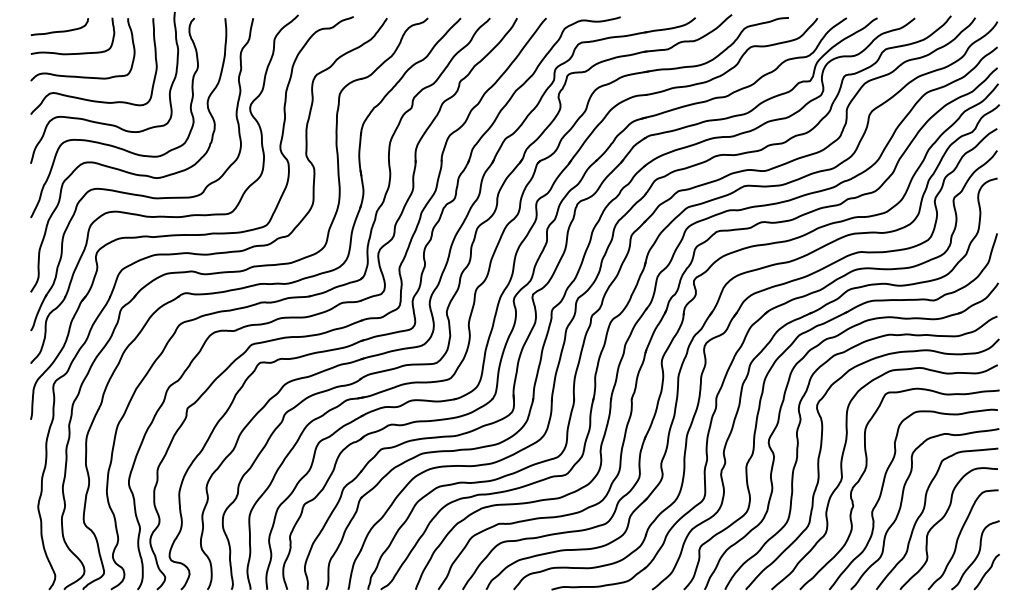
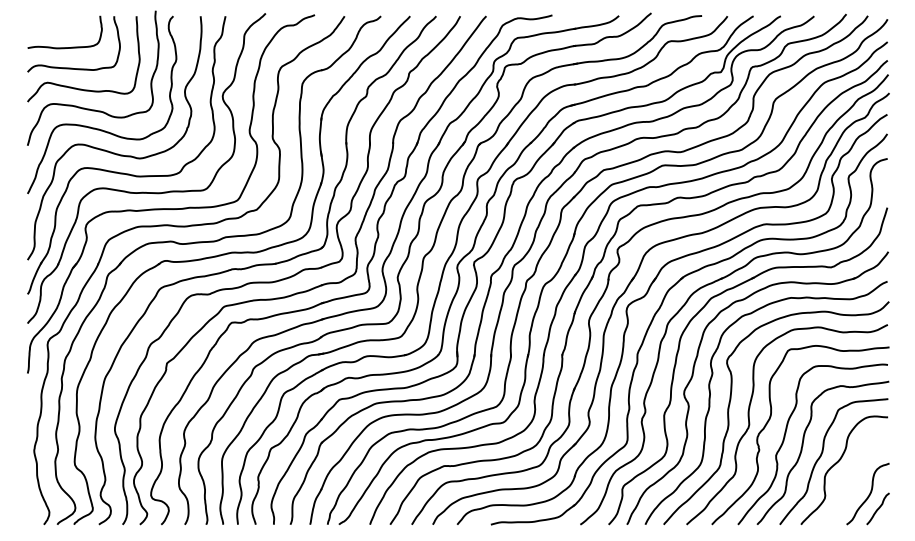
curve: (59, 30) -> (53, 27), removed
curve: (959, 537) -> (853, 478), removed

